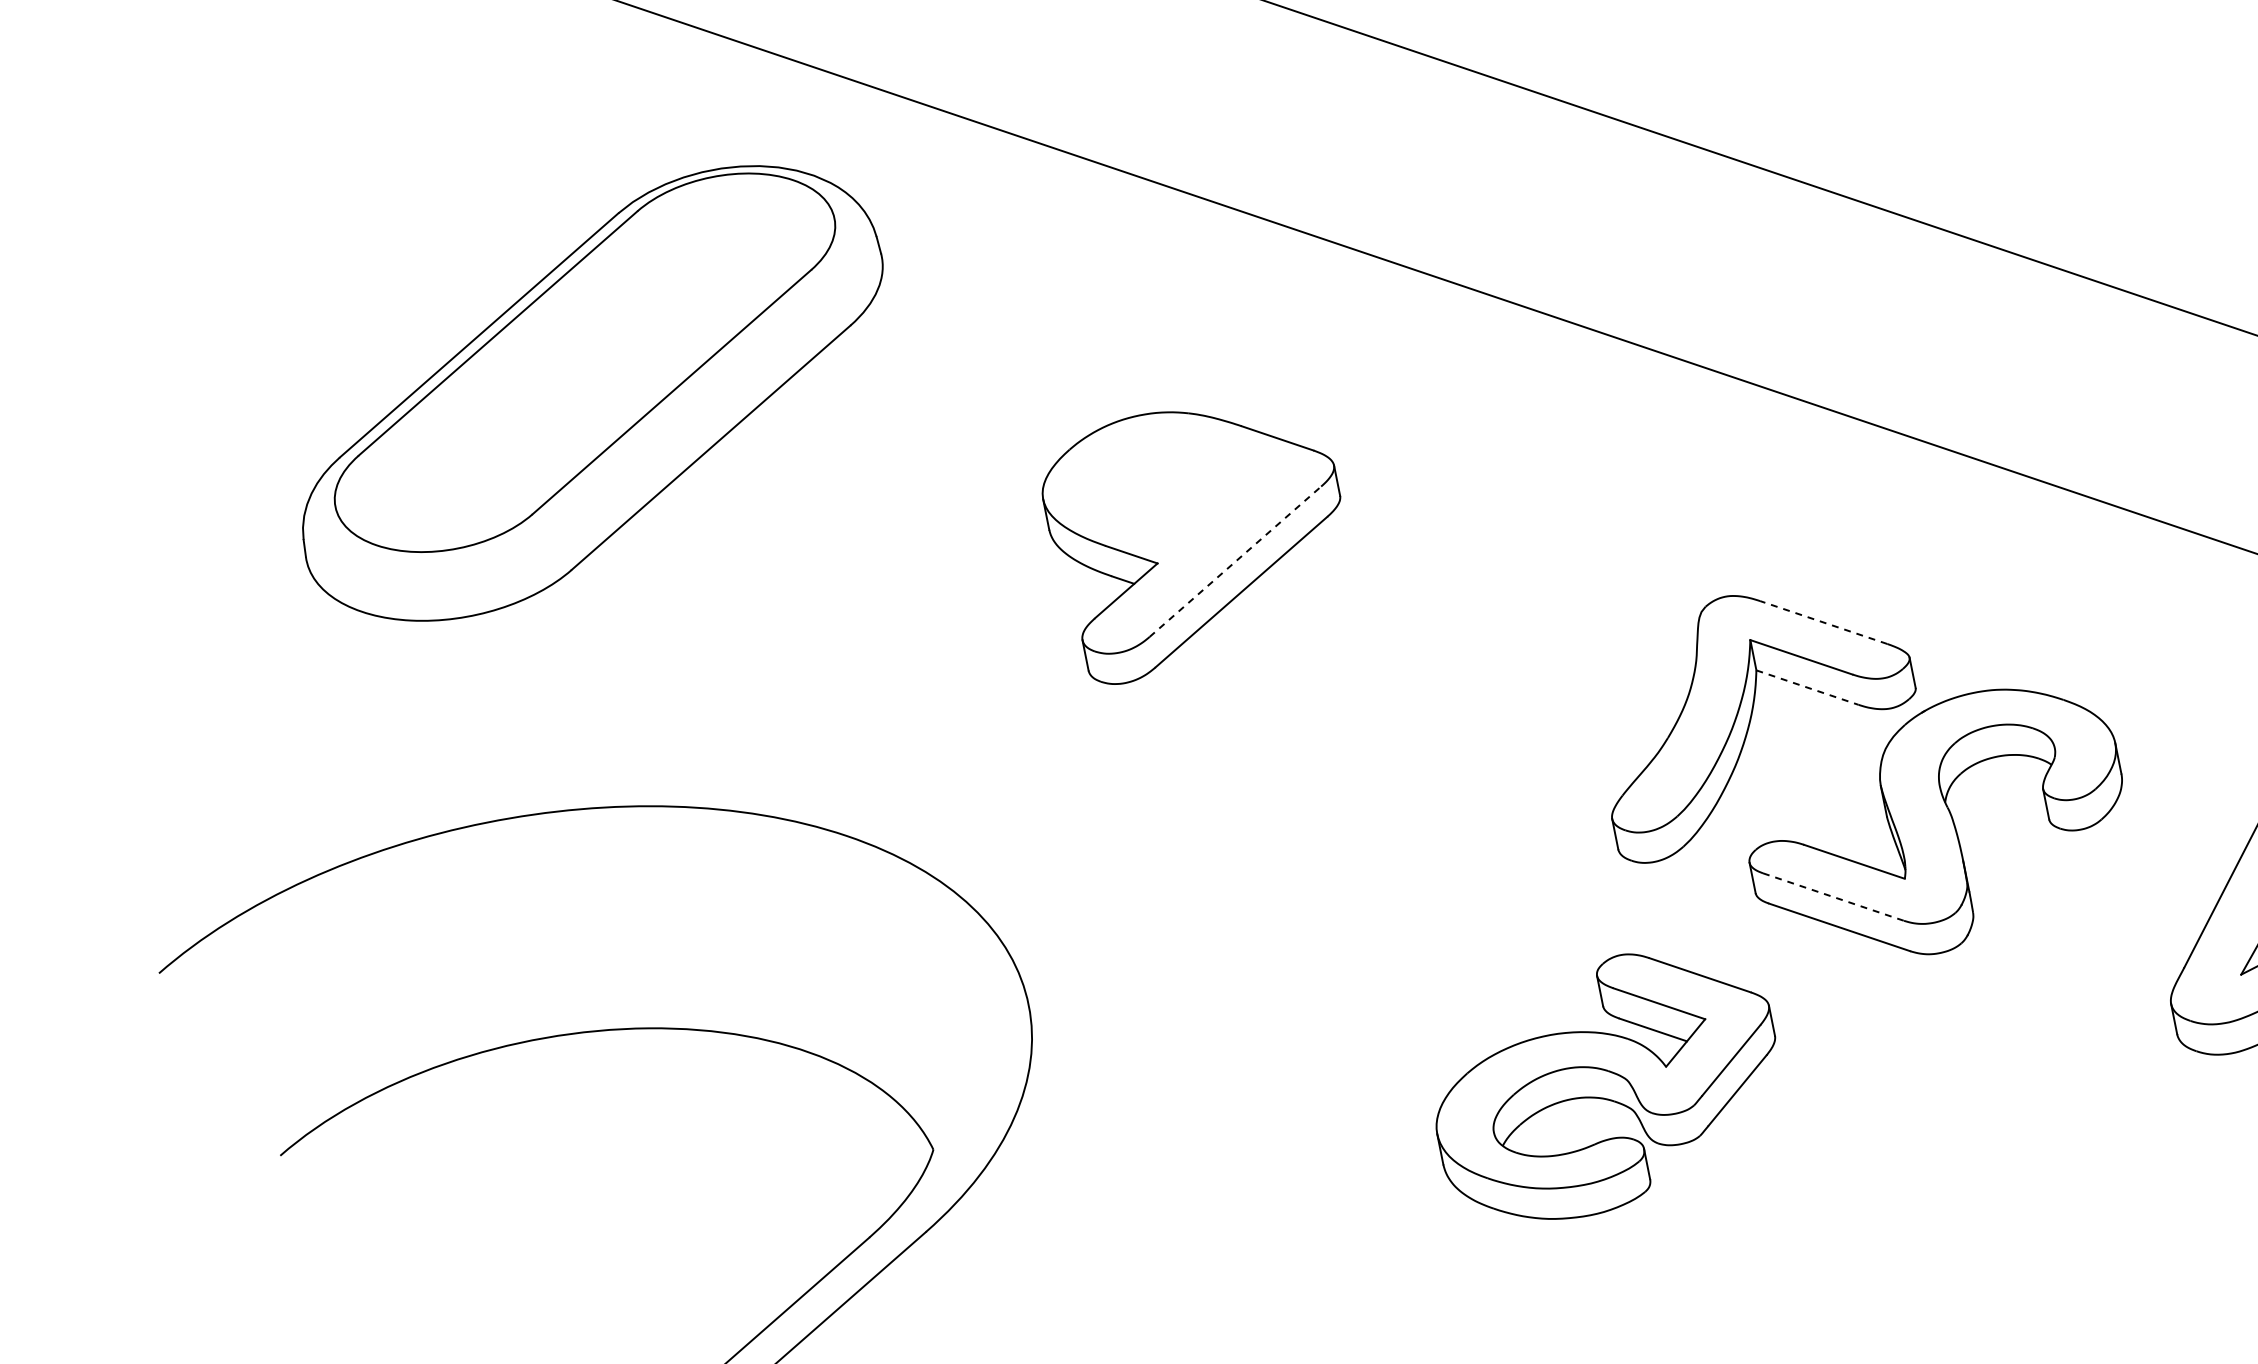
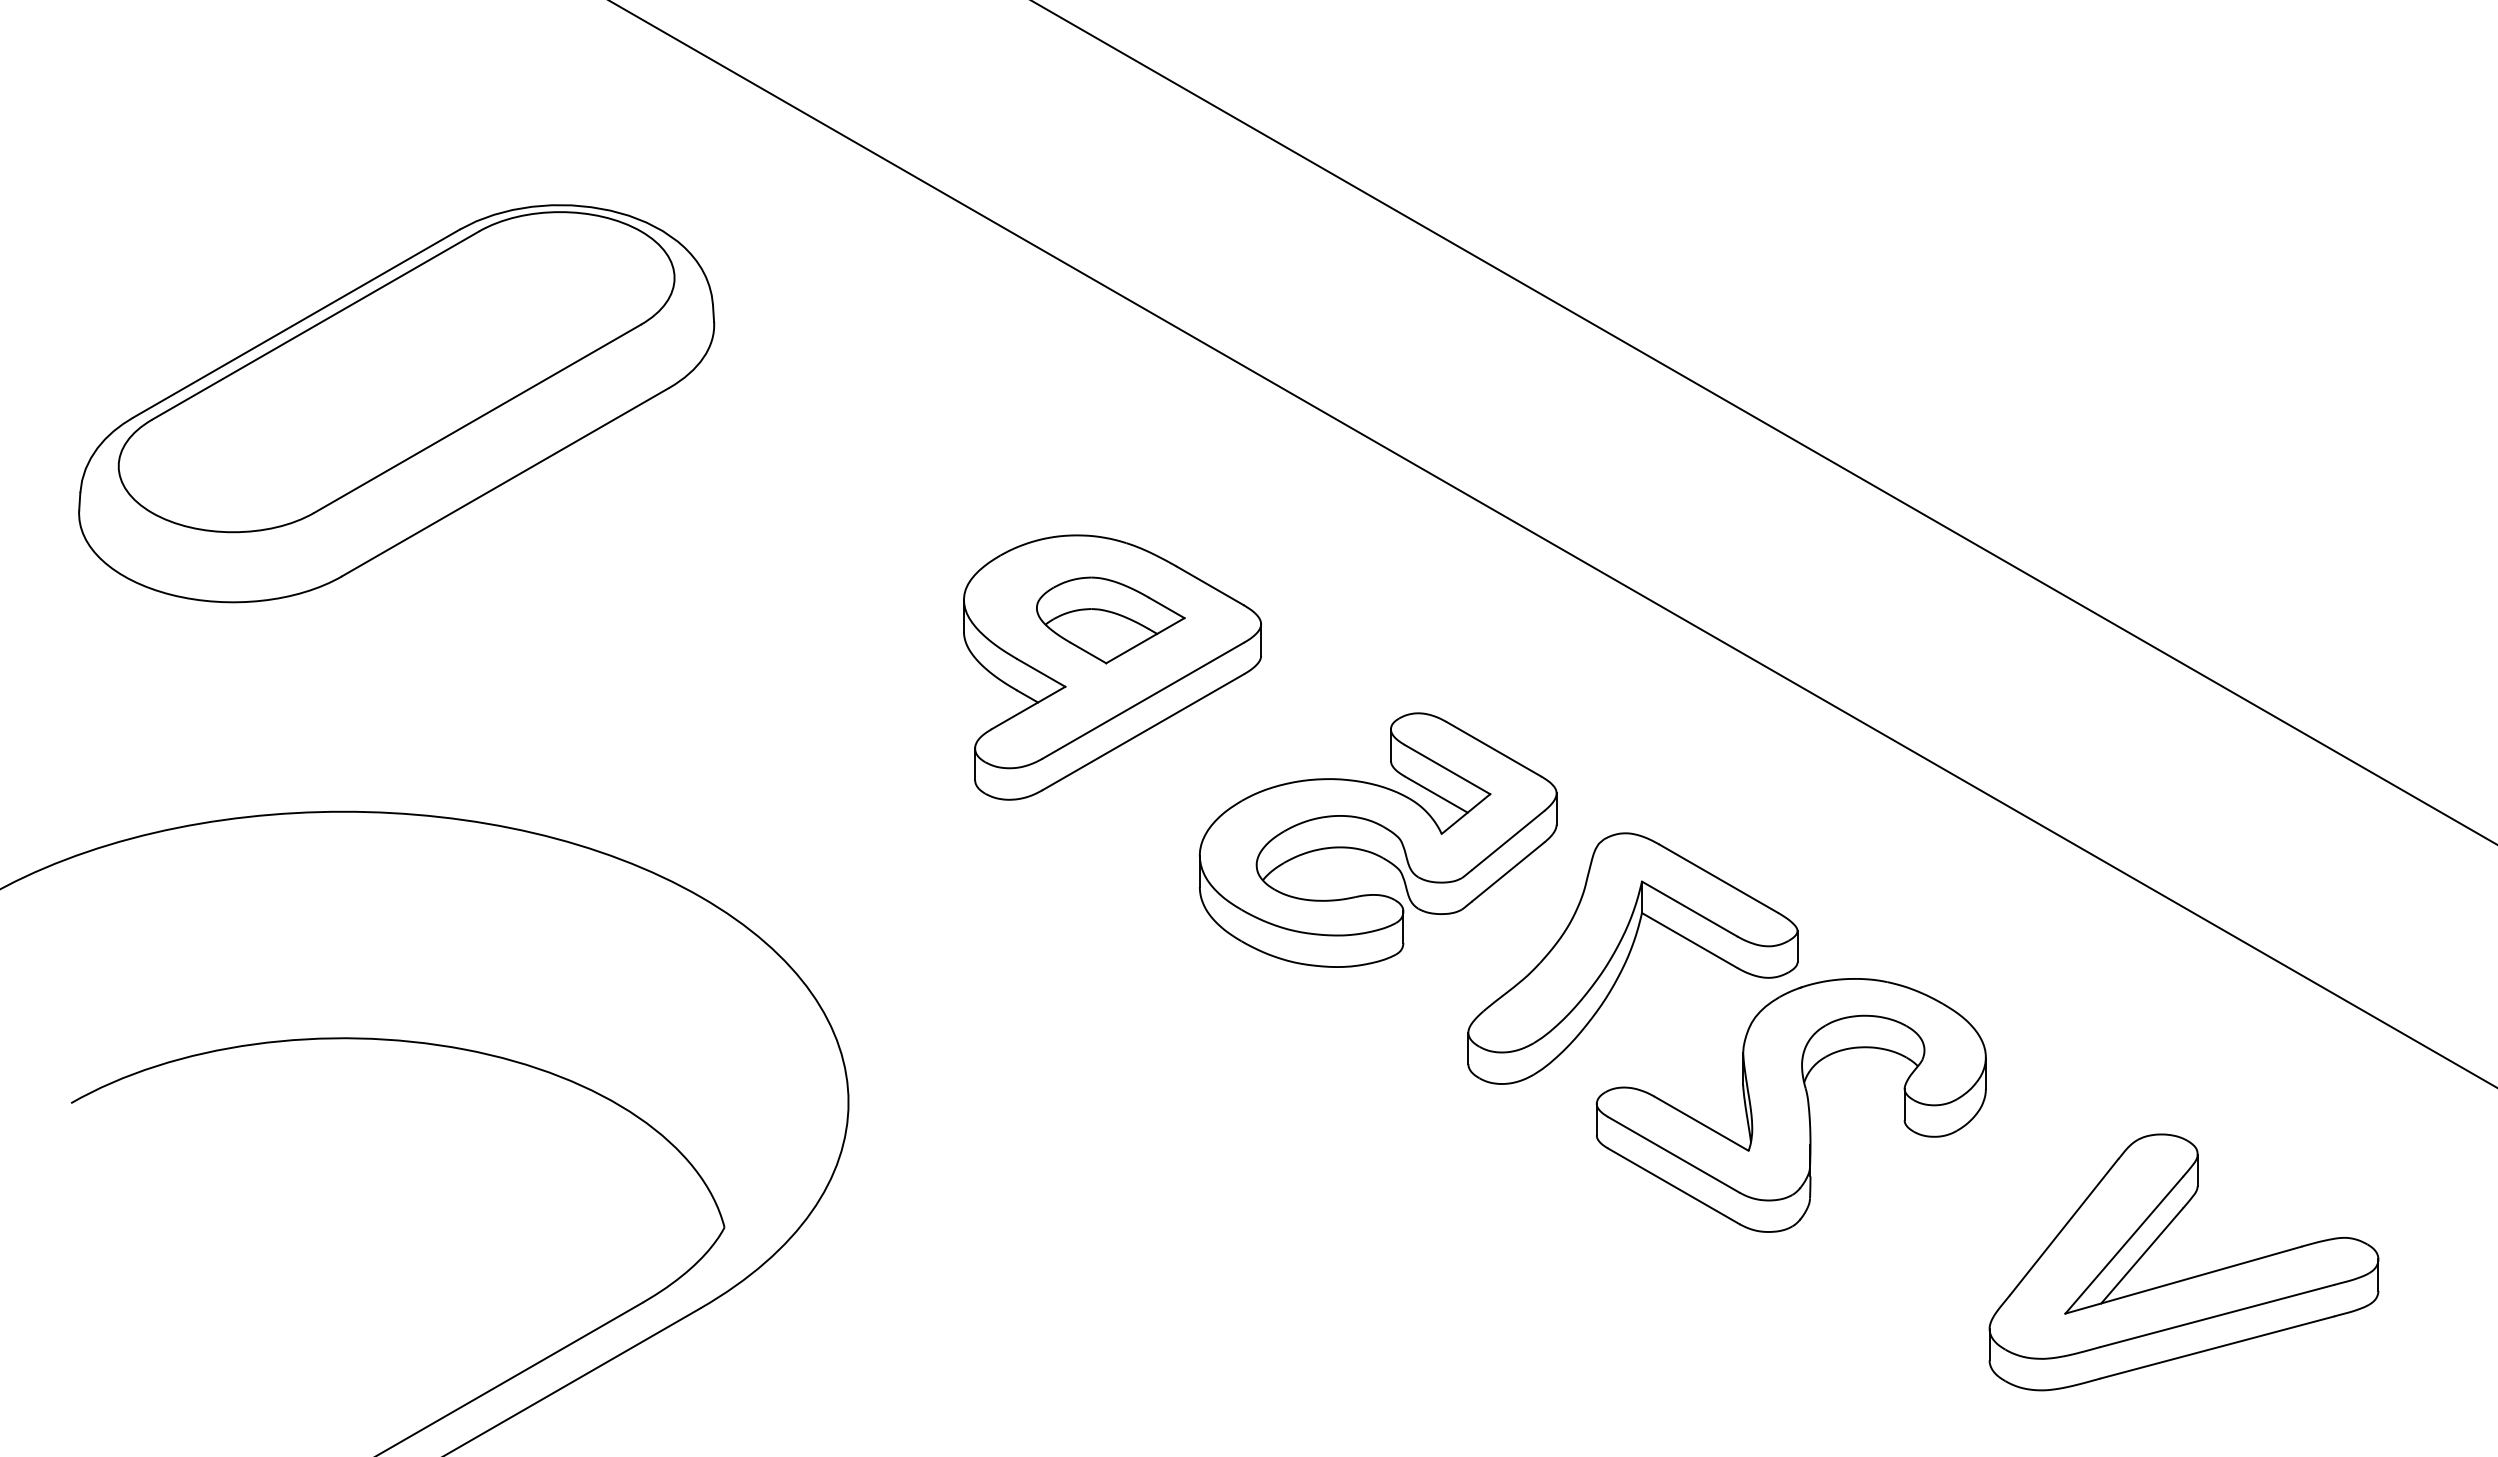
part: (590, 392) -> (396, 403), moved
part: (1188, 490) -> (1110, 620), added
line: (1235, 561) -> (1143, 700), dashed -> solid
line: (1823, 622) -> (1718, 878), dashed -> solid
line: (1807, 687) -> (1689, 940), dashed -> solid
line: (1833, 896) -> (1673, 1154), dashed -> solid
part: (1605, 1084) -> (1377, 839), moved

